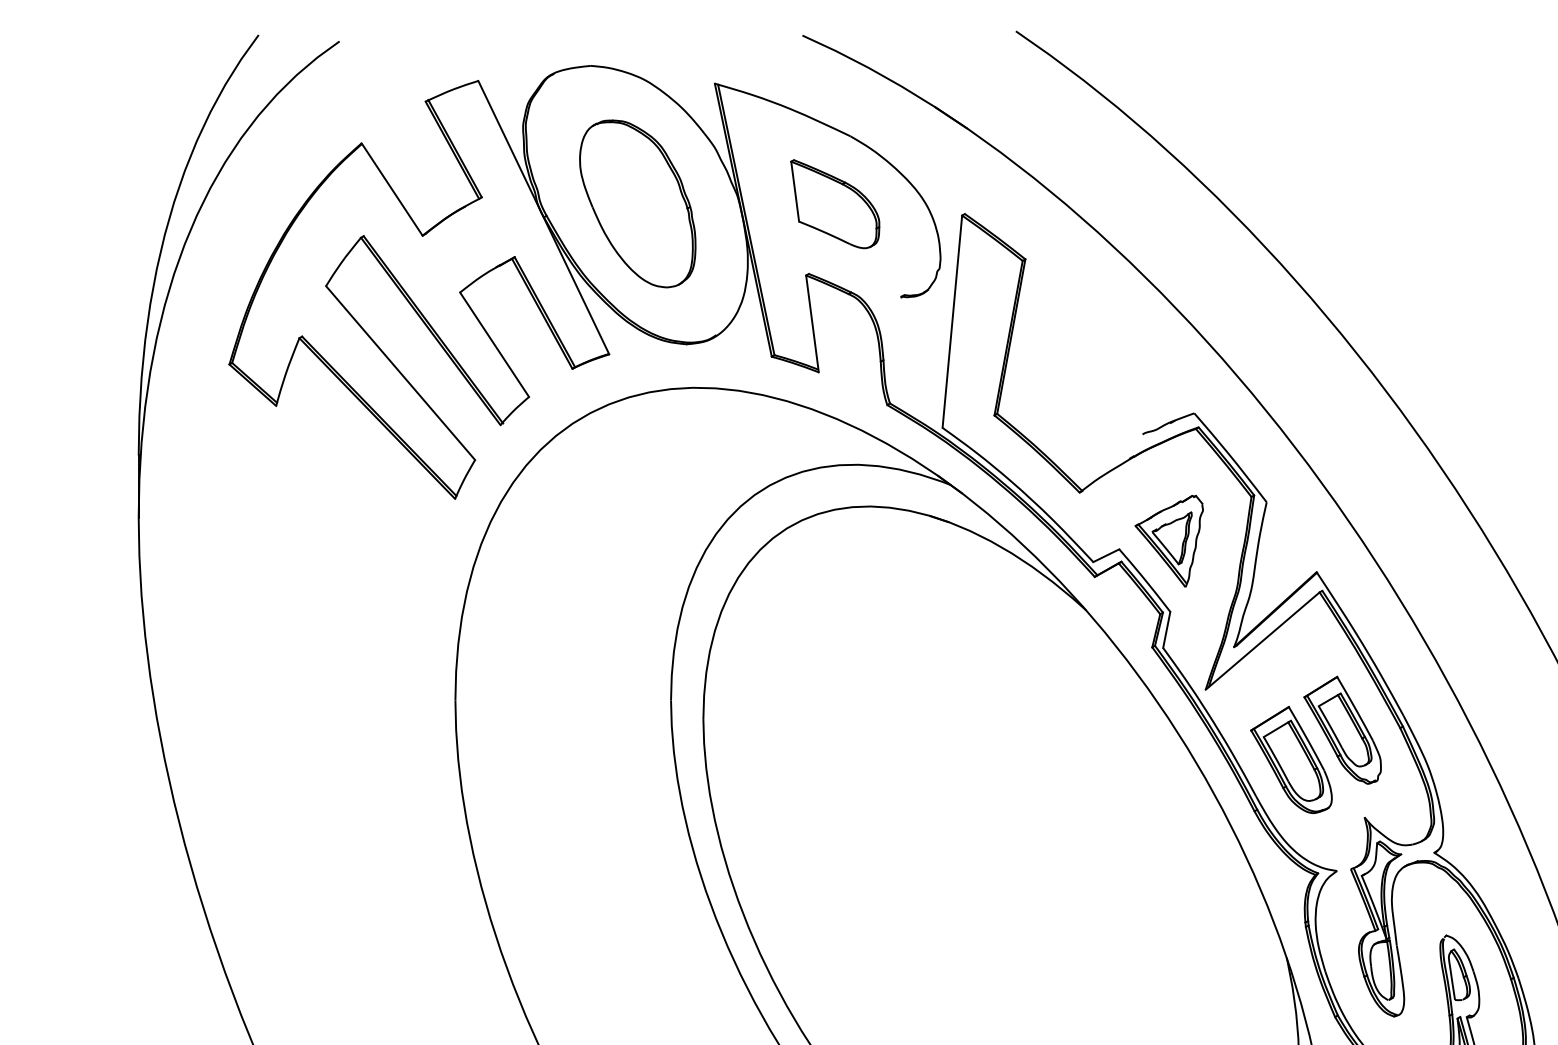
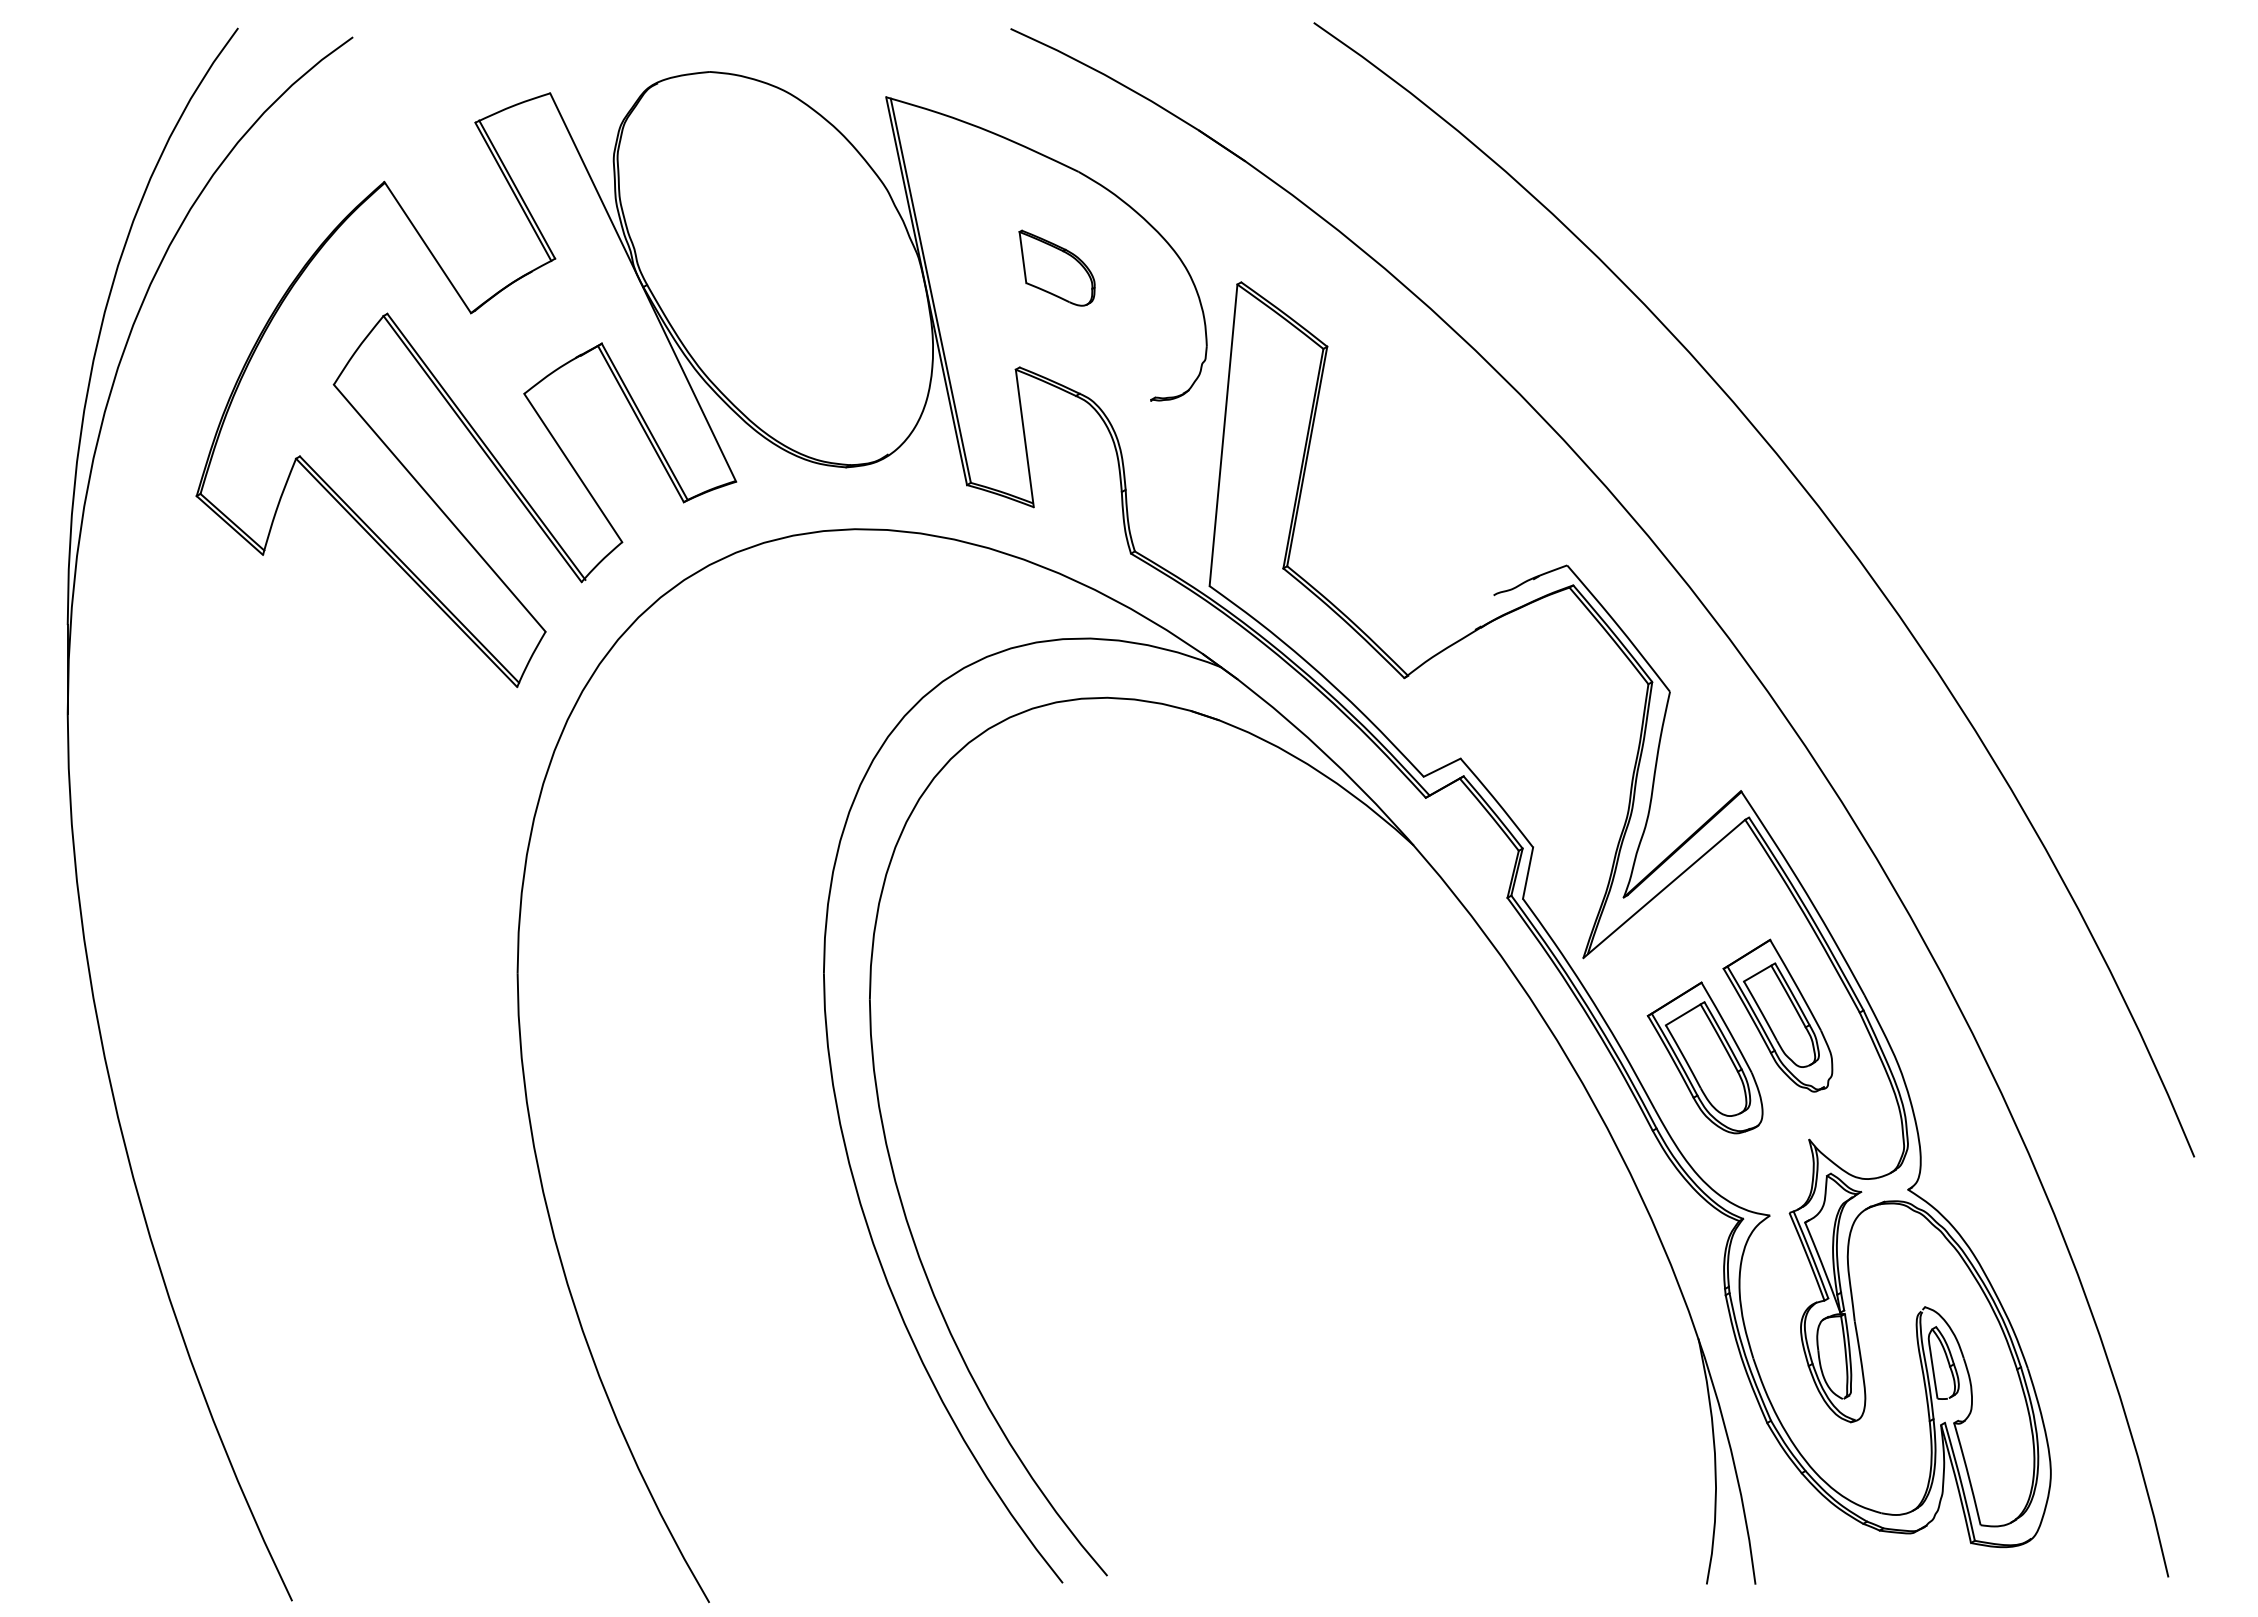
part: (637, 203) -> (776, 267), removed
part: (834, 203) -> (1056, 267), size x0.6
part: (1169, 540) -> (1531, 746), removed

